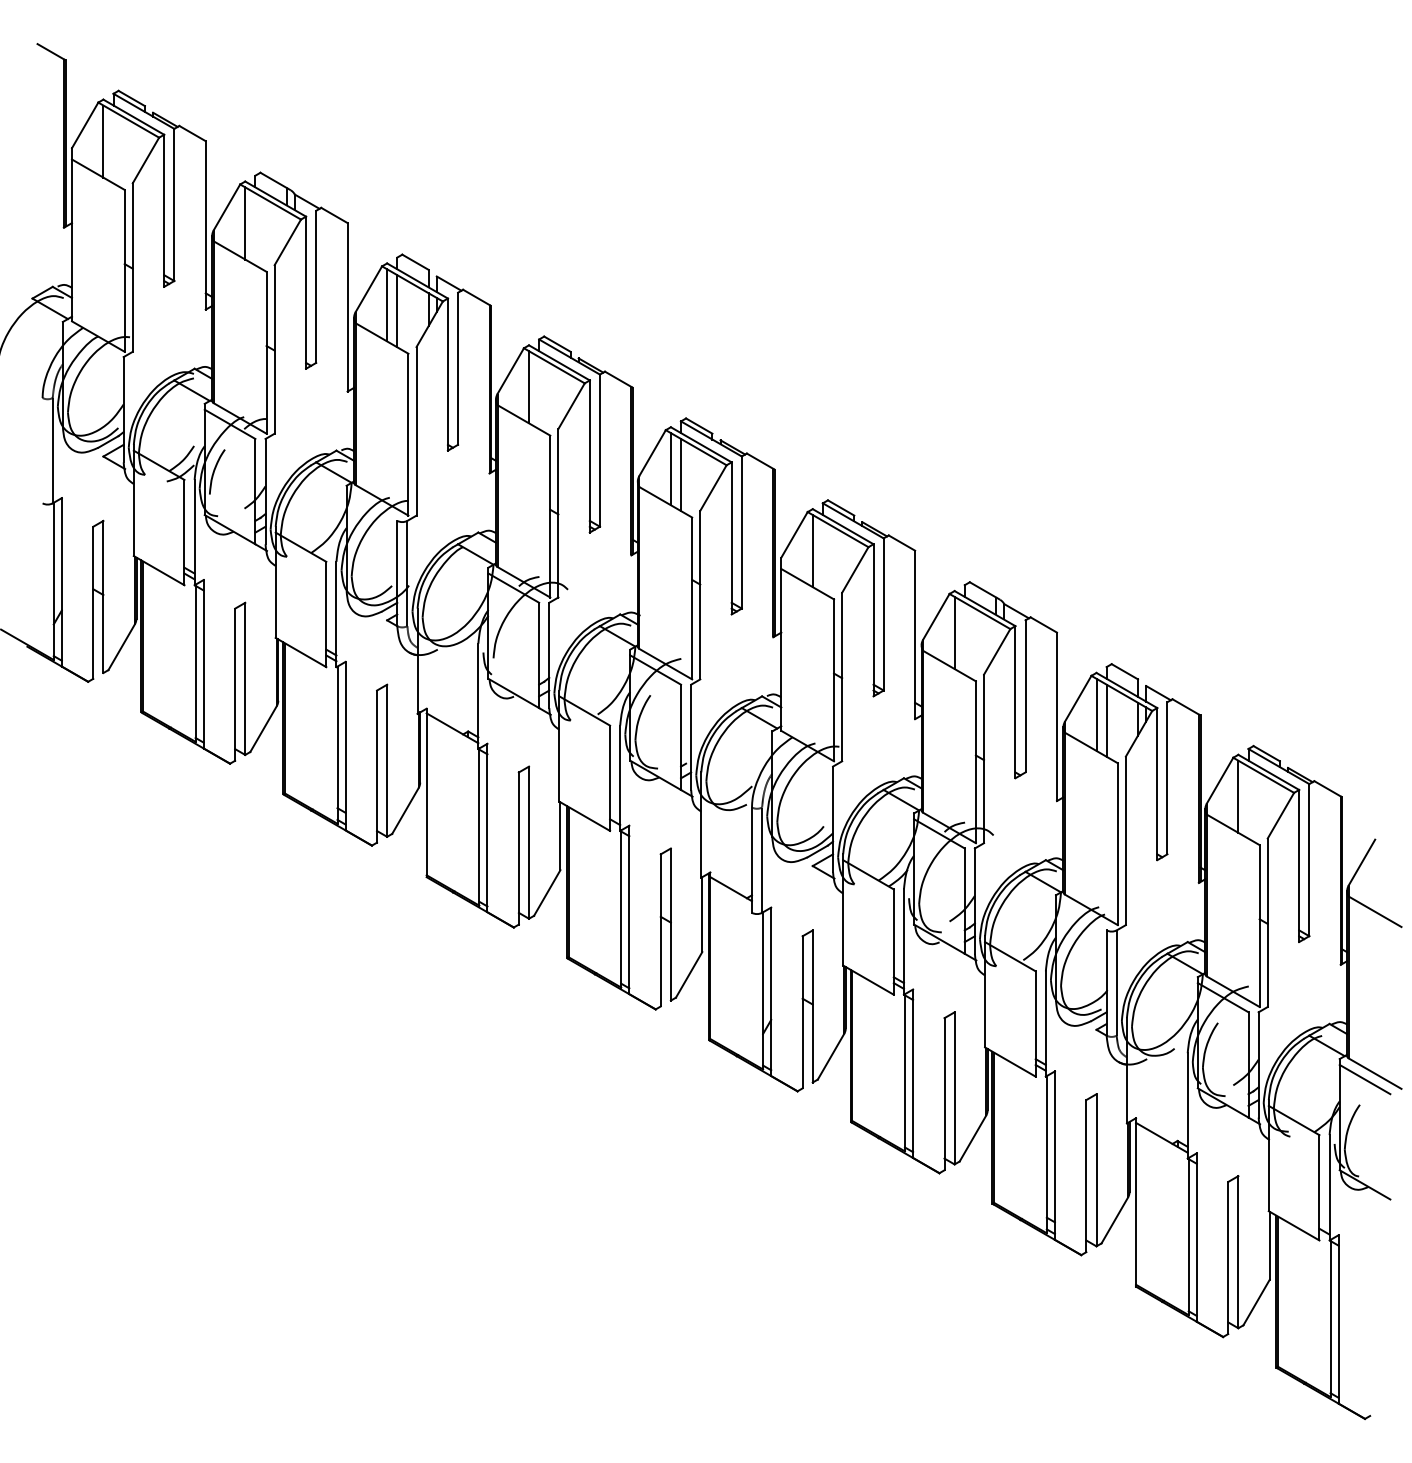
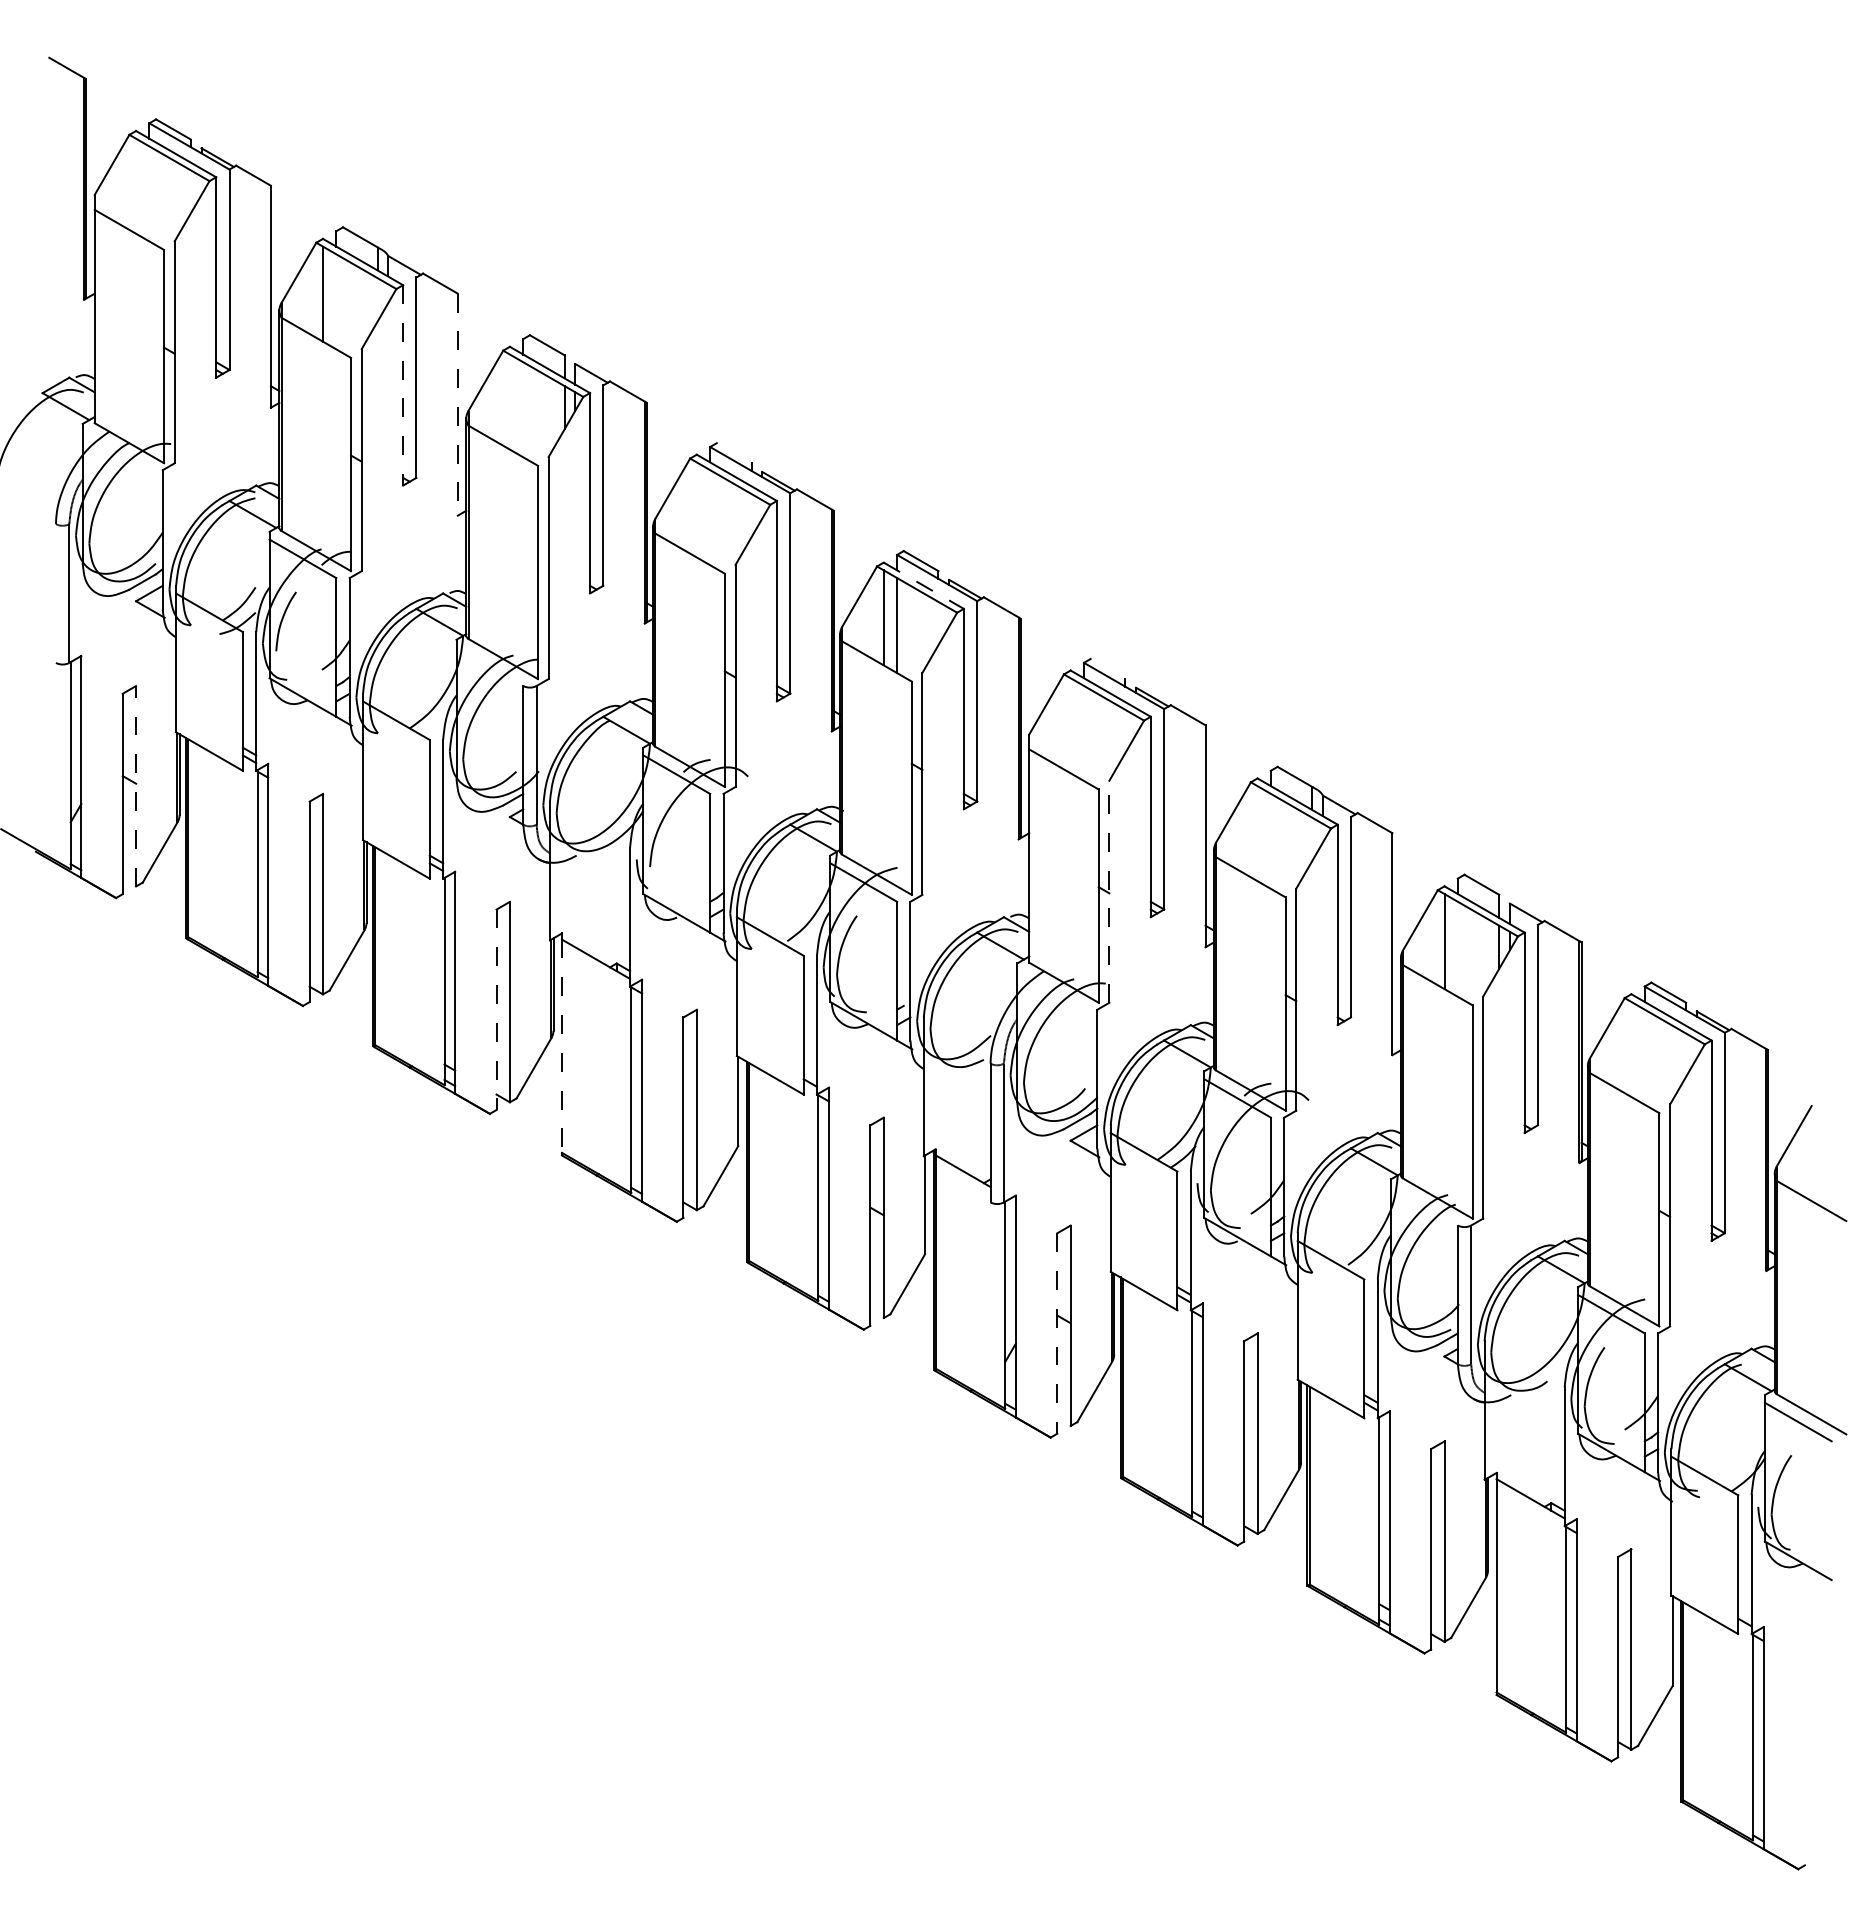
line: (103, 140) -> (136, 185), removed
line: (306, 292) -> (403, 385), solid -> dashed
line: (386, 304) -> (509, 401), removed
line: (347, 307) -> (457, 405), solid -> dashed
line: (397, 311) -> (523, 409), removed
line: (556, 344) -> (733, 453), removed
line: (528, 386) -> (696, 509), removed
line: (701, 445) -> (924, 586), solid -> dashed
line: (840, 507) -> (1107, 668), removed
line: (812, 550) -> (1070, 725), removed
line: (103, 596) -> (136, 785), solid -> dashed
line: (954, 632) -> (1257, 833), removed
line: (842, 676) -> (1109, 891), solid -> dashed
line: (1106, 720) -> (1457, 948), removed
line: (376, 767) -> (496, 1010), solid -> dashed
line: (426, 794) -> (561, 1046), solid -> dashed
line: (1238, 796) -> (1631, 1049), removed
line: (802, 1013) -> (1057, 1334), solid -> dashed

